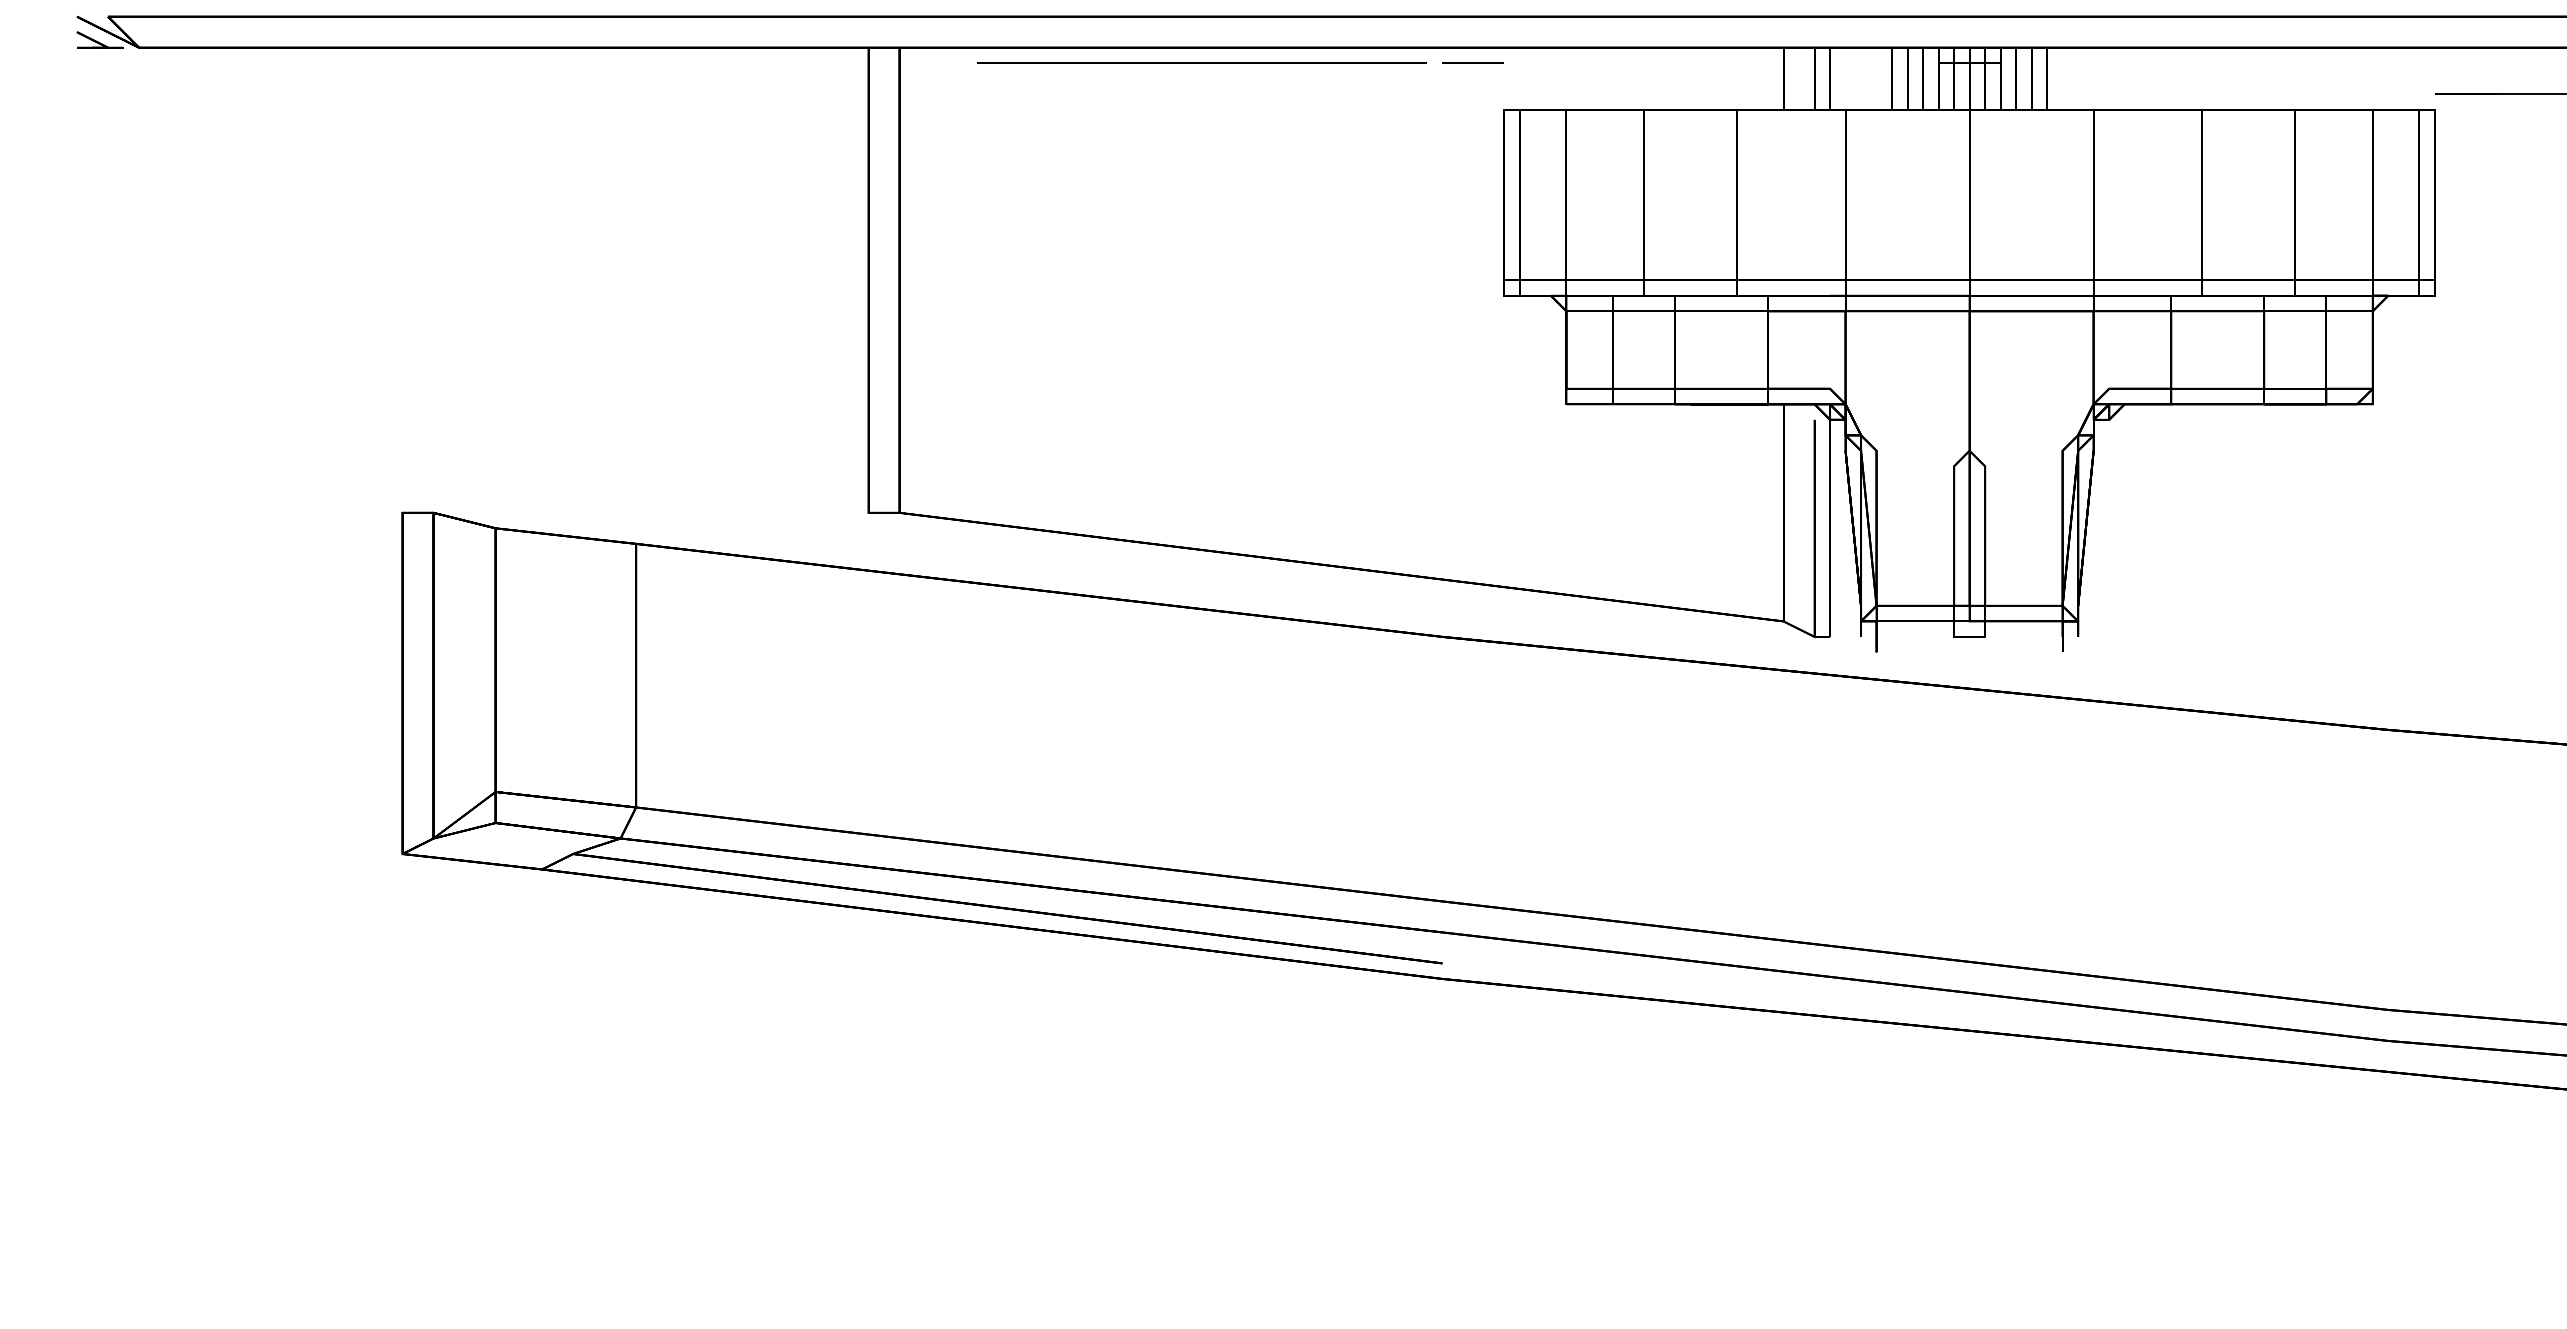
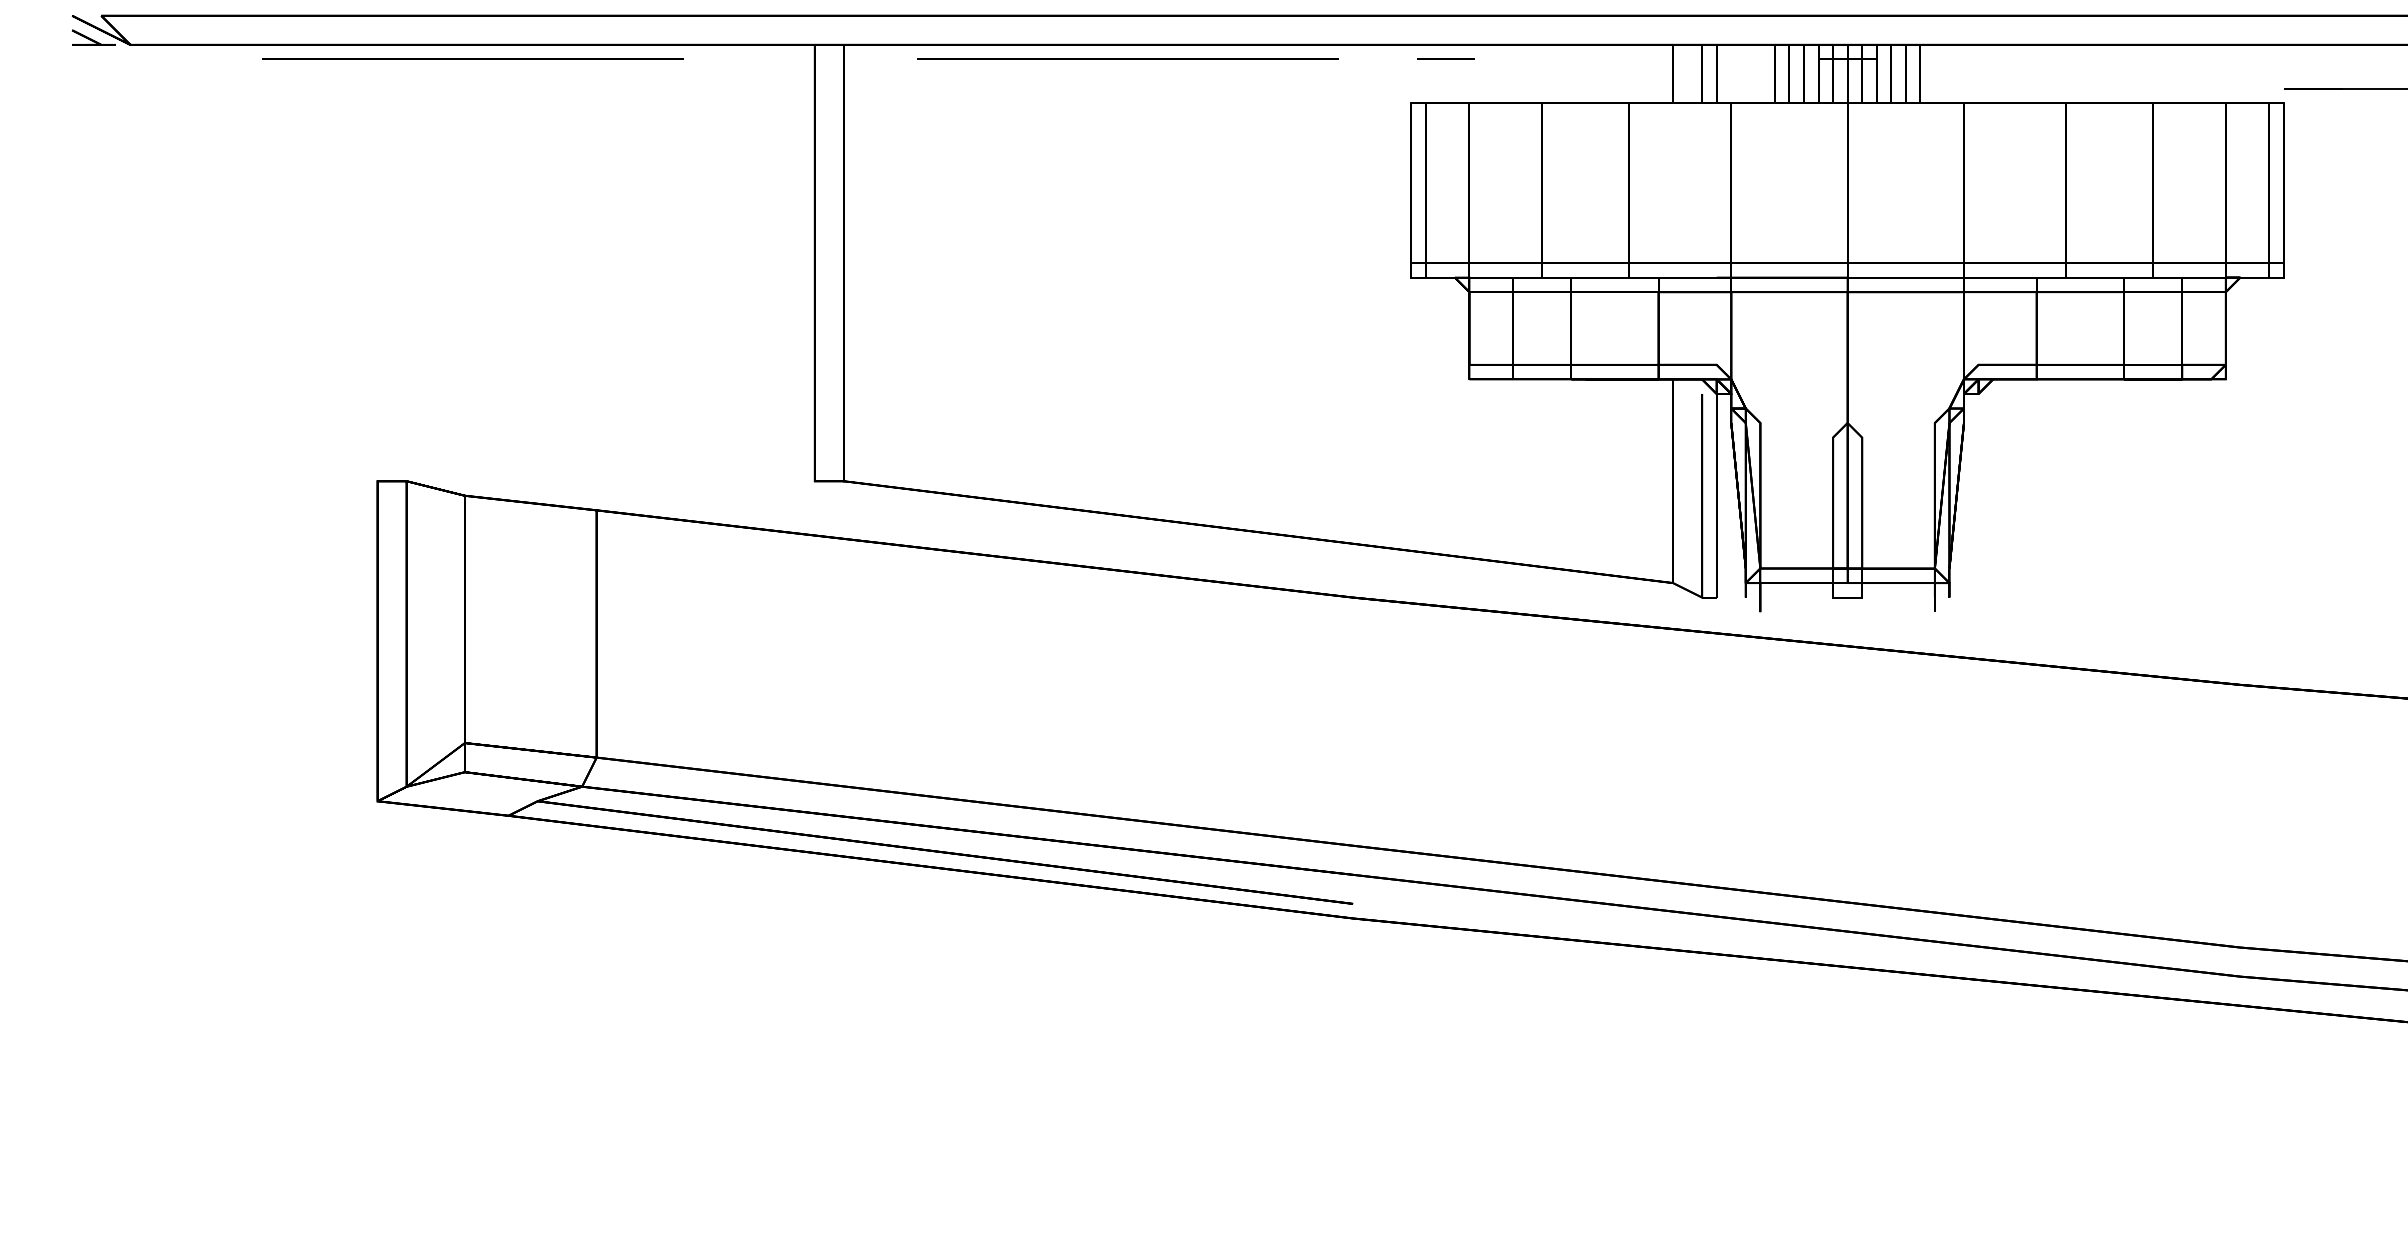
line: (503, 62) -> (472, 58), added
line: (1472, 62) -> (1445, 58), moved

